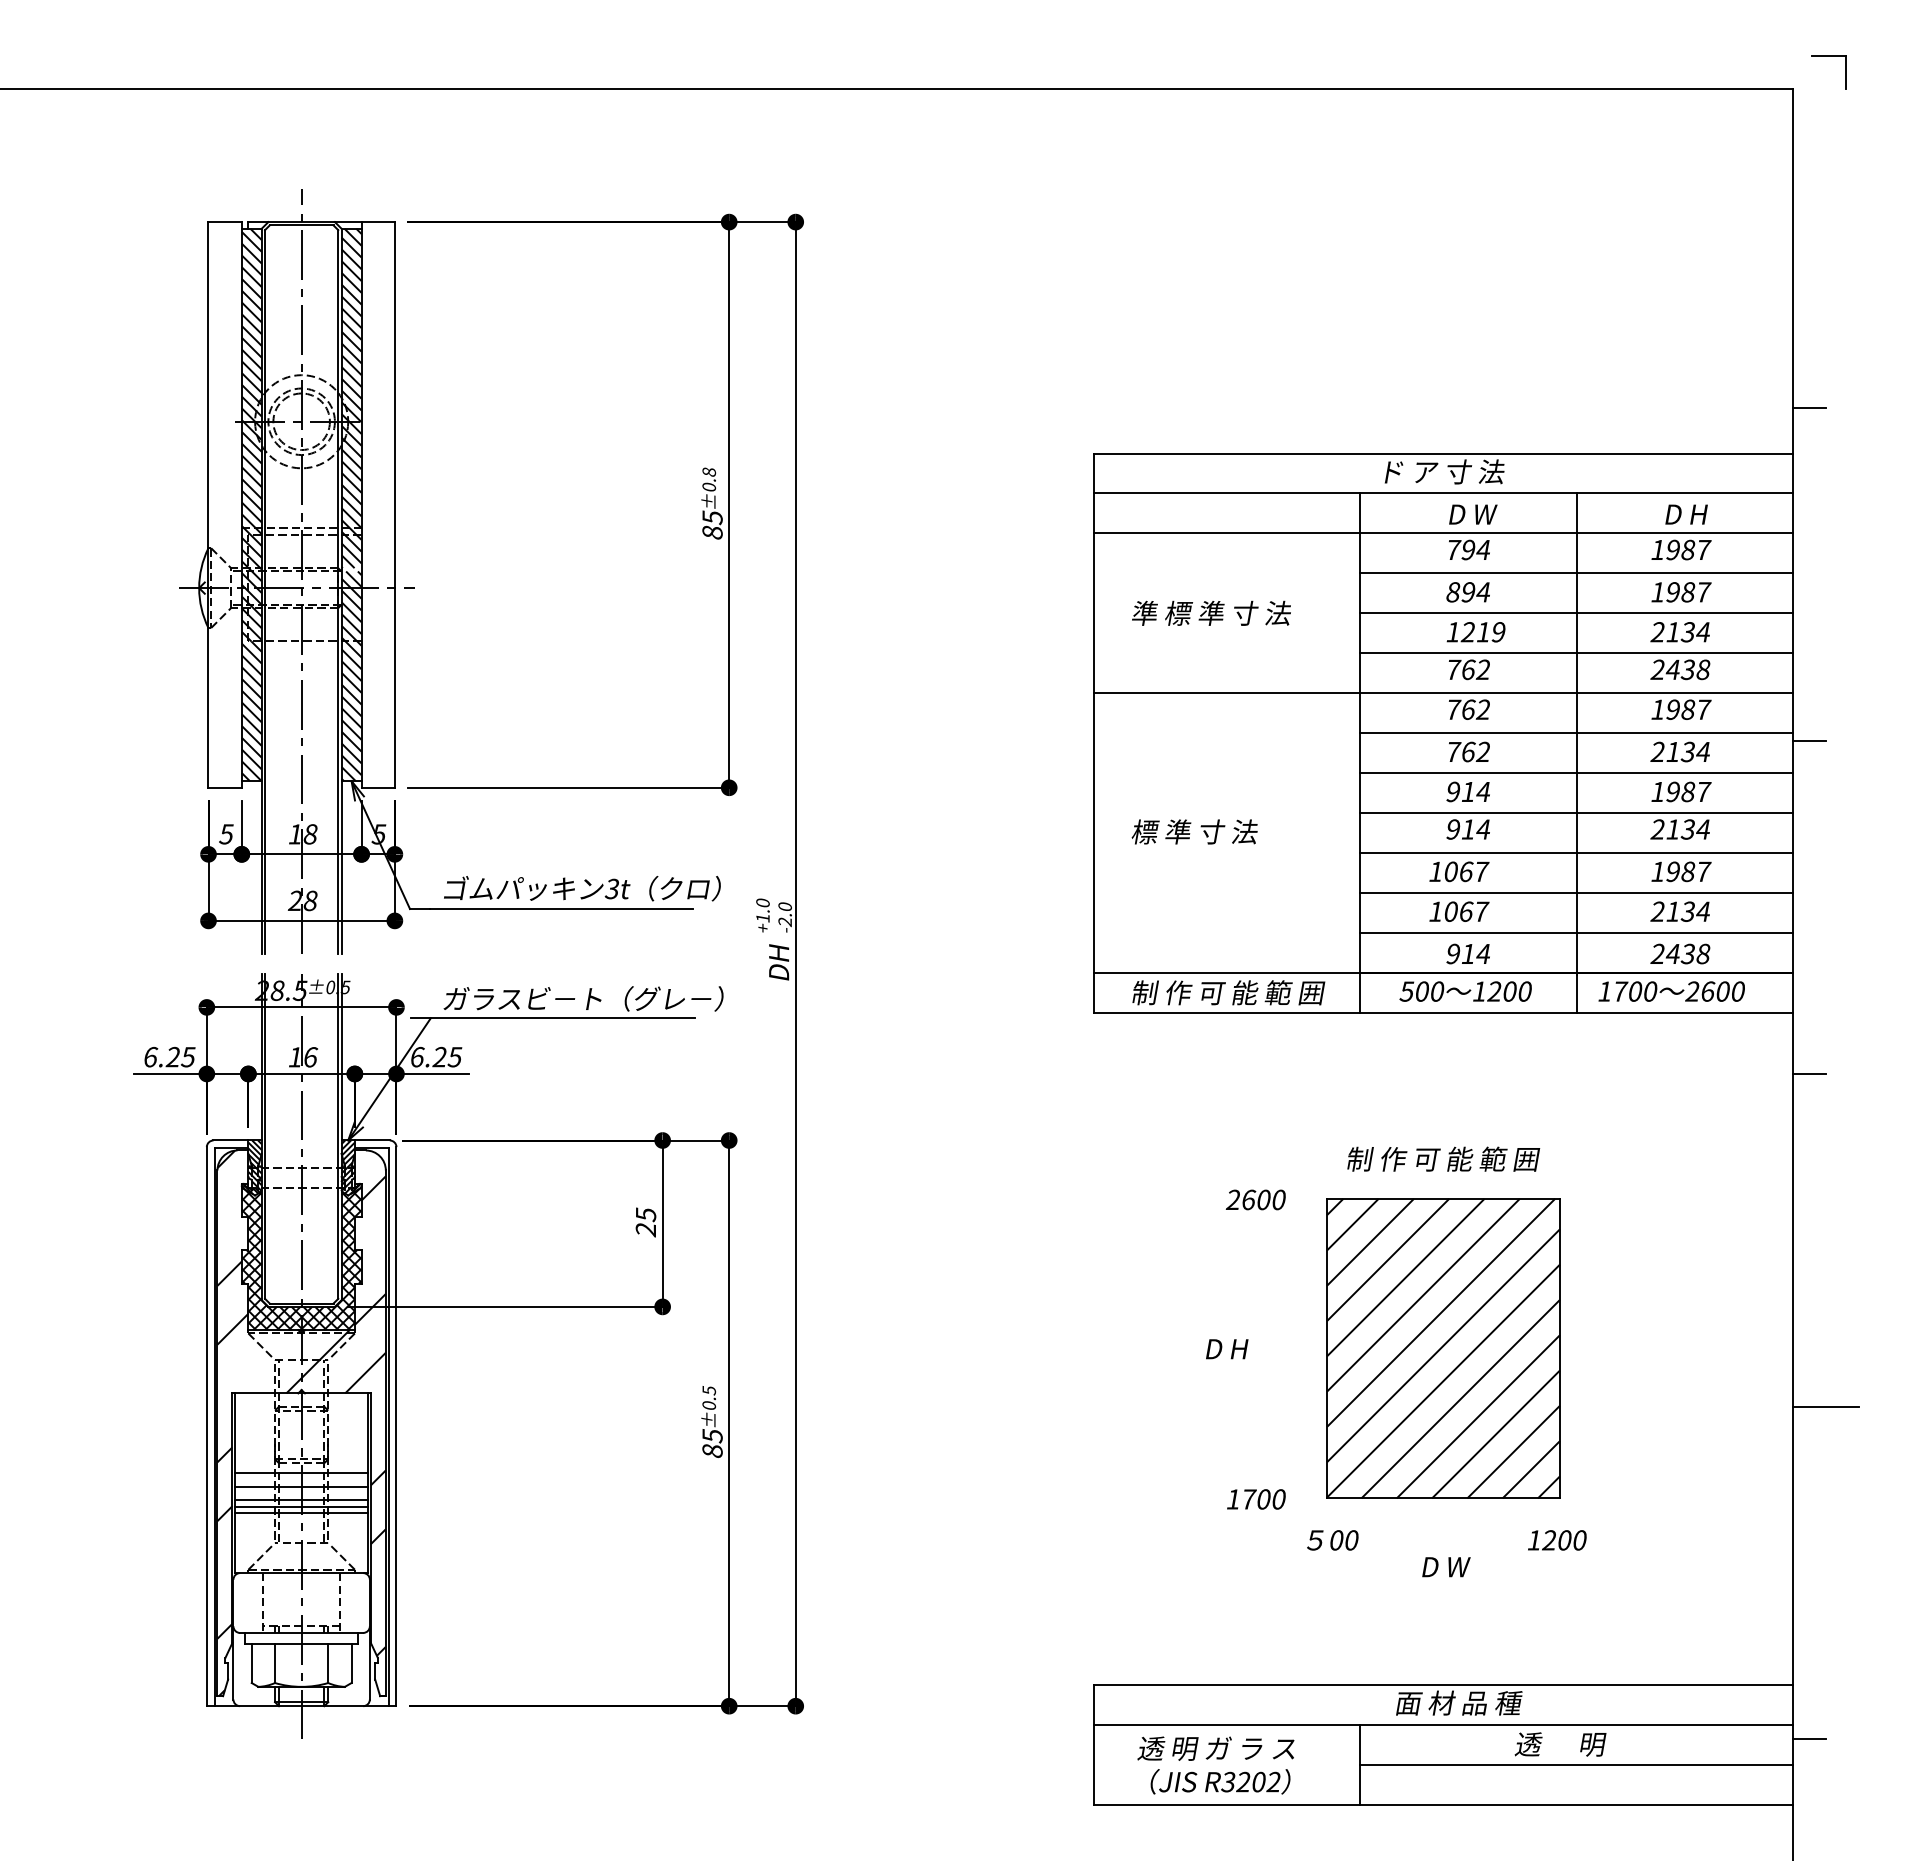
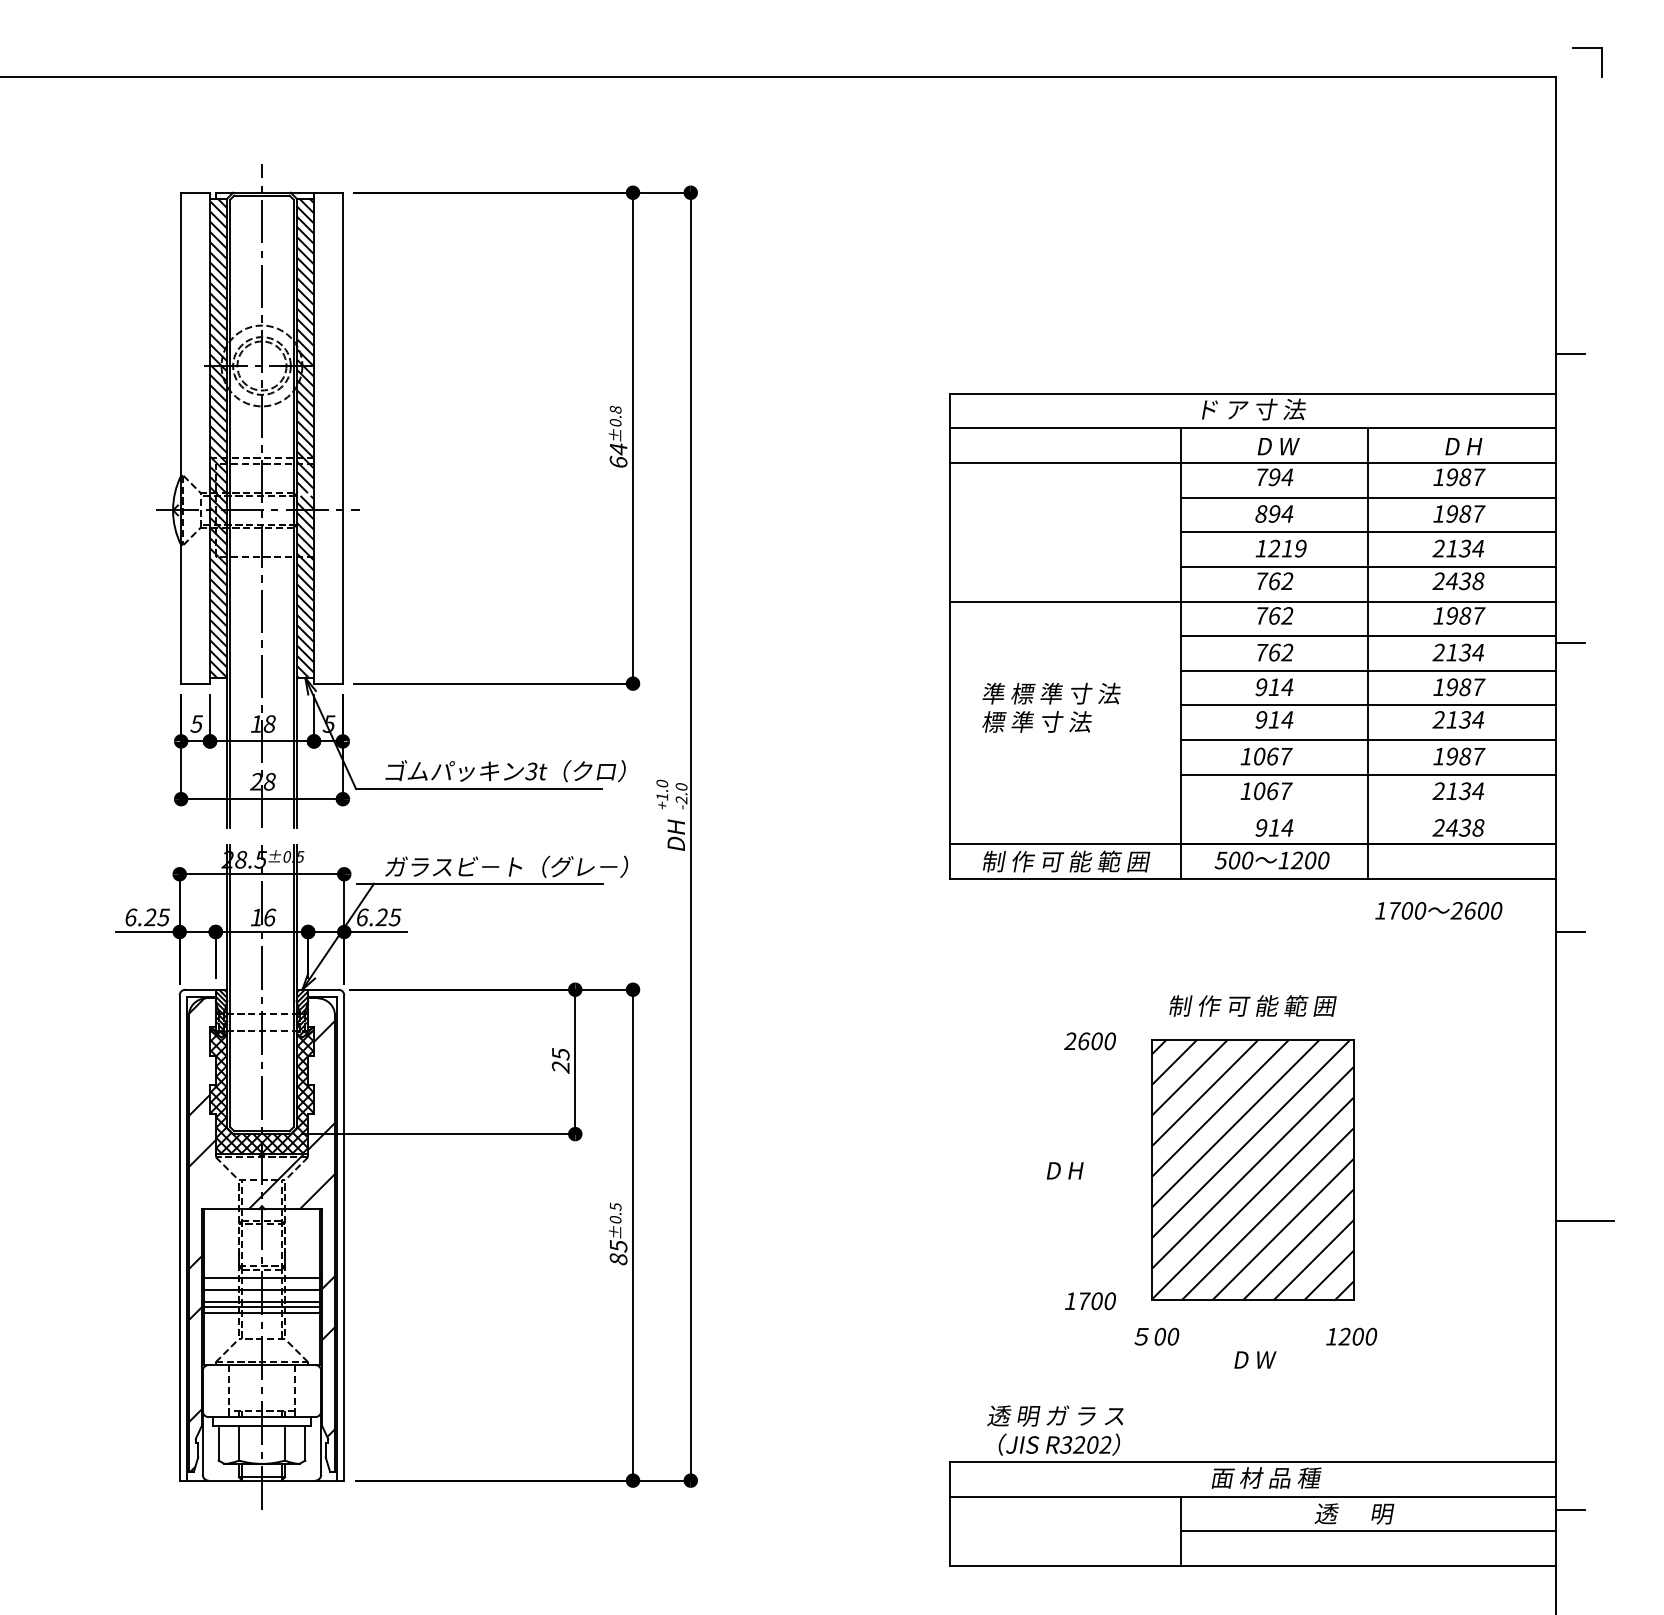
text: (712, 524) -> (618, 455), 85 -> 64
text: (1211, 612) -> (1051, 692), moved
line: (1576, 932) -> (1368, 809), removed
text: (1671, 991) -> (1438, 910), moved
text: (1215, 1765) -> (1055, 1430), moved

